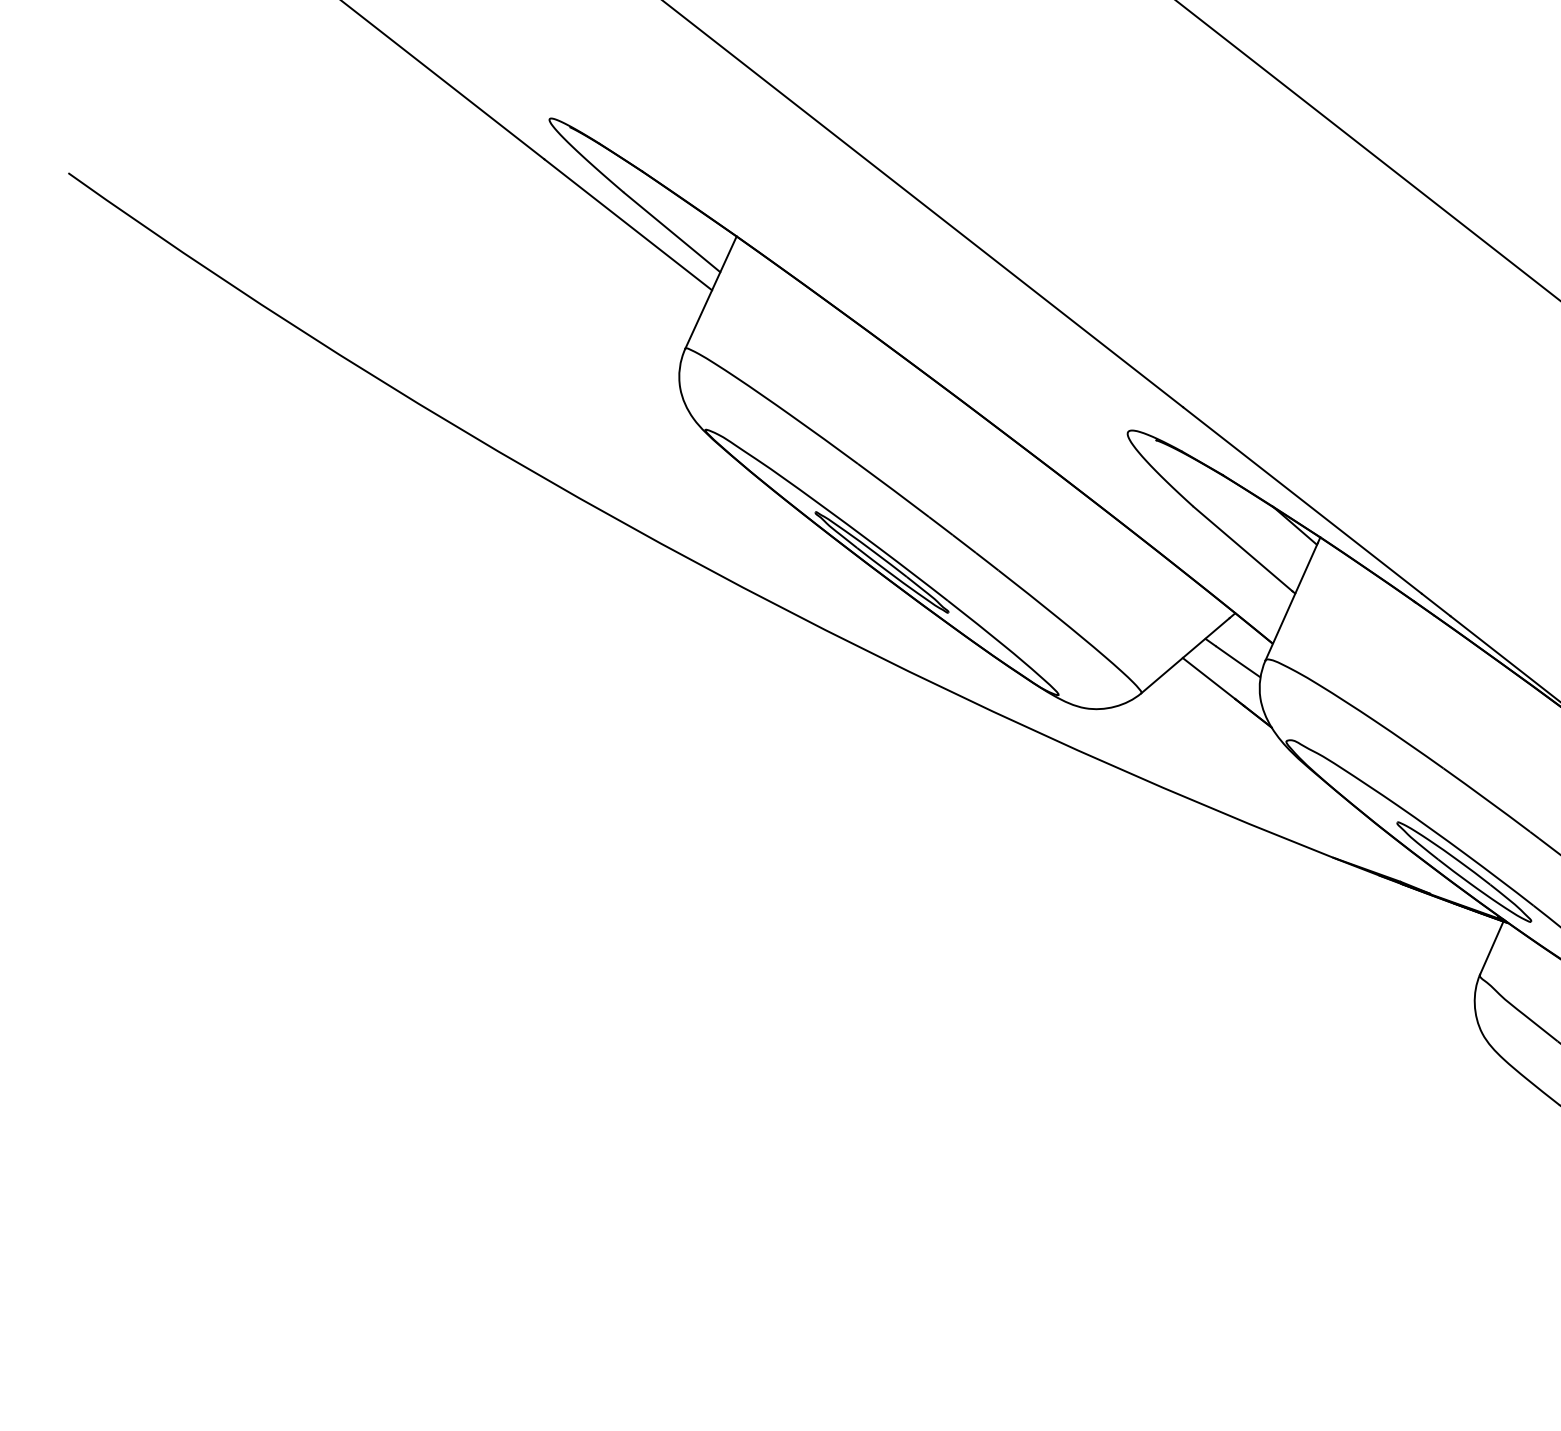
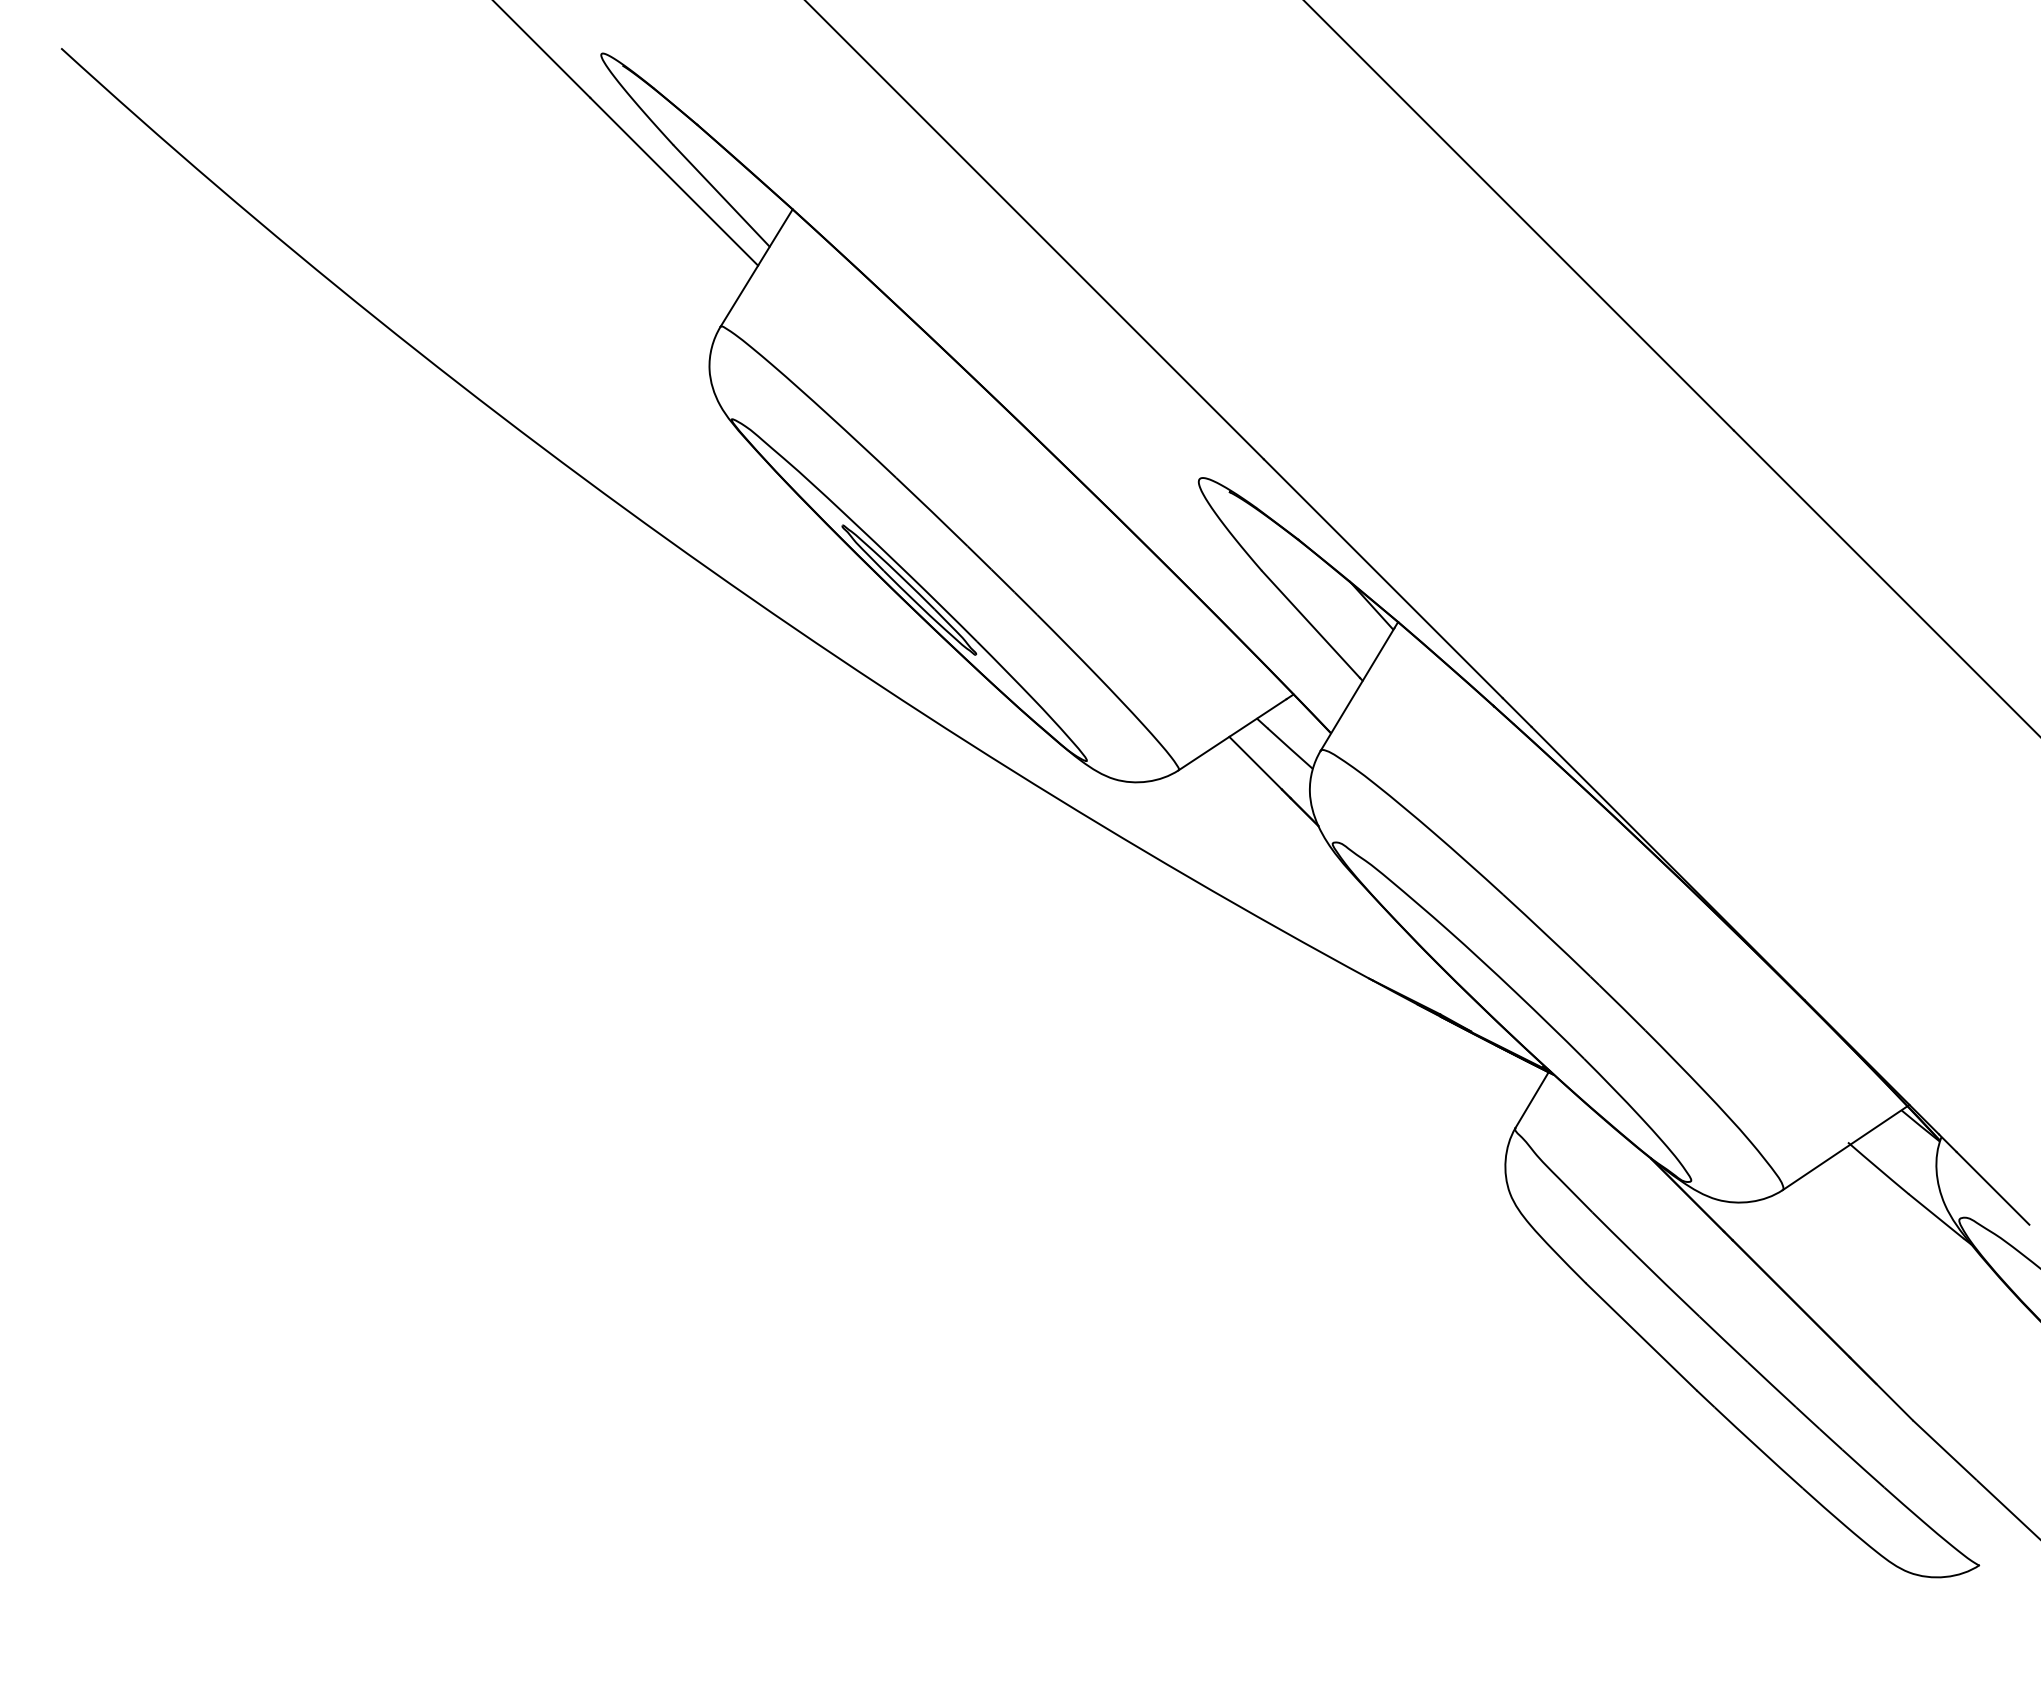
part: (1463, 872) -> (1511, 1012), removed

